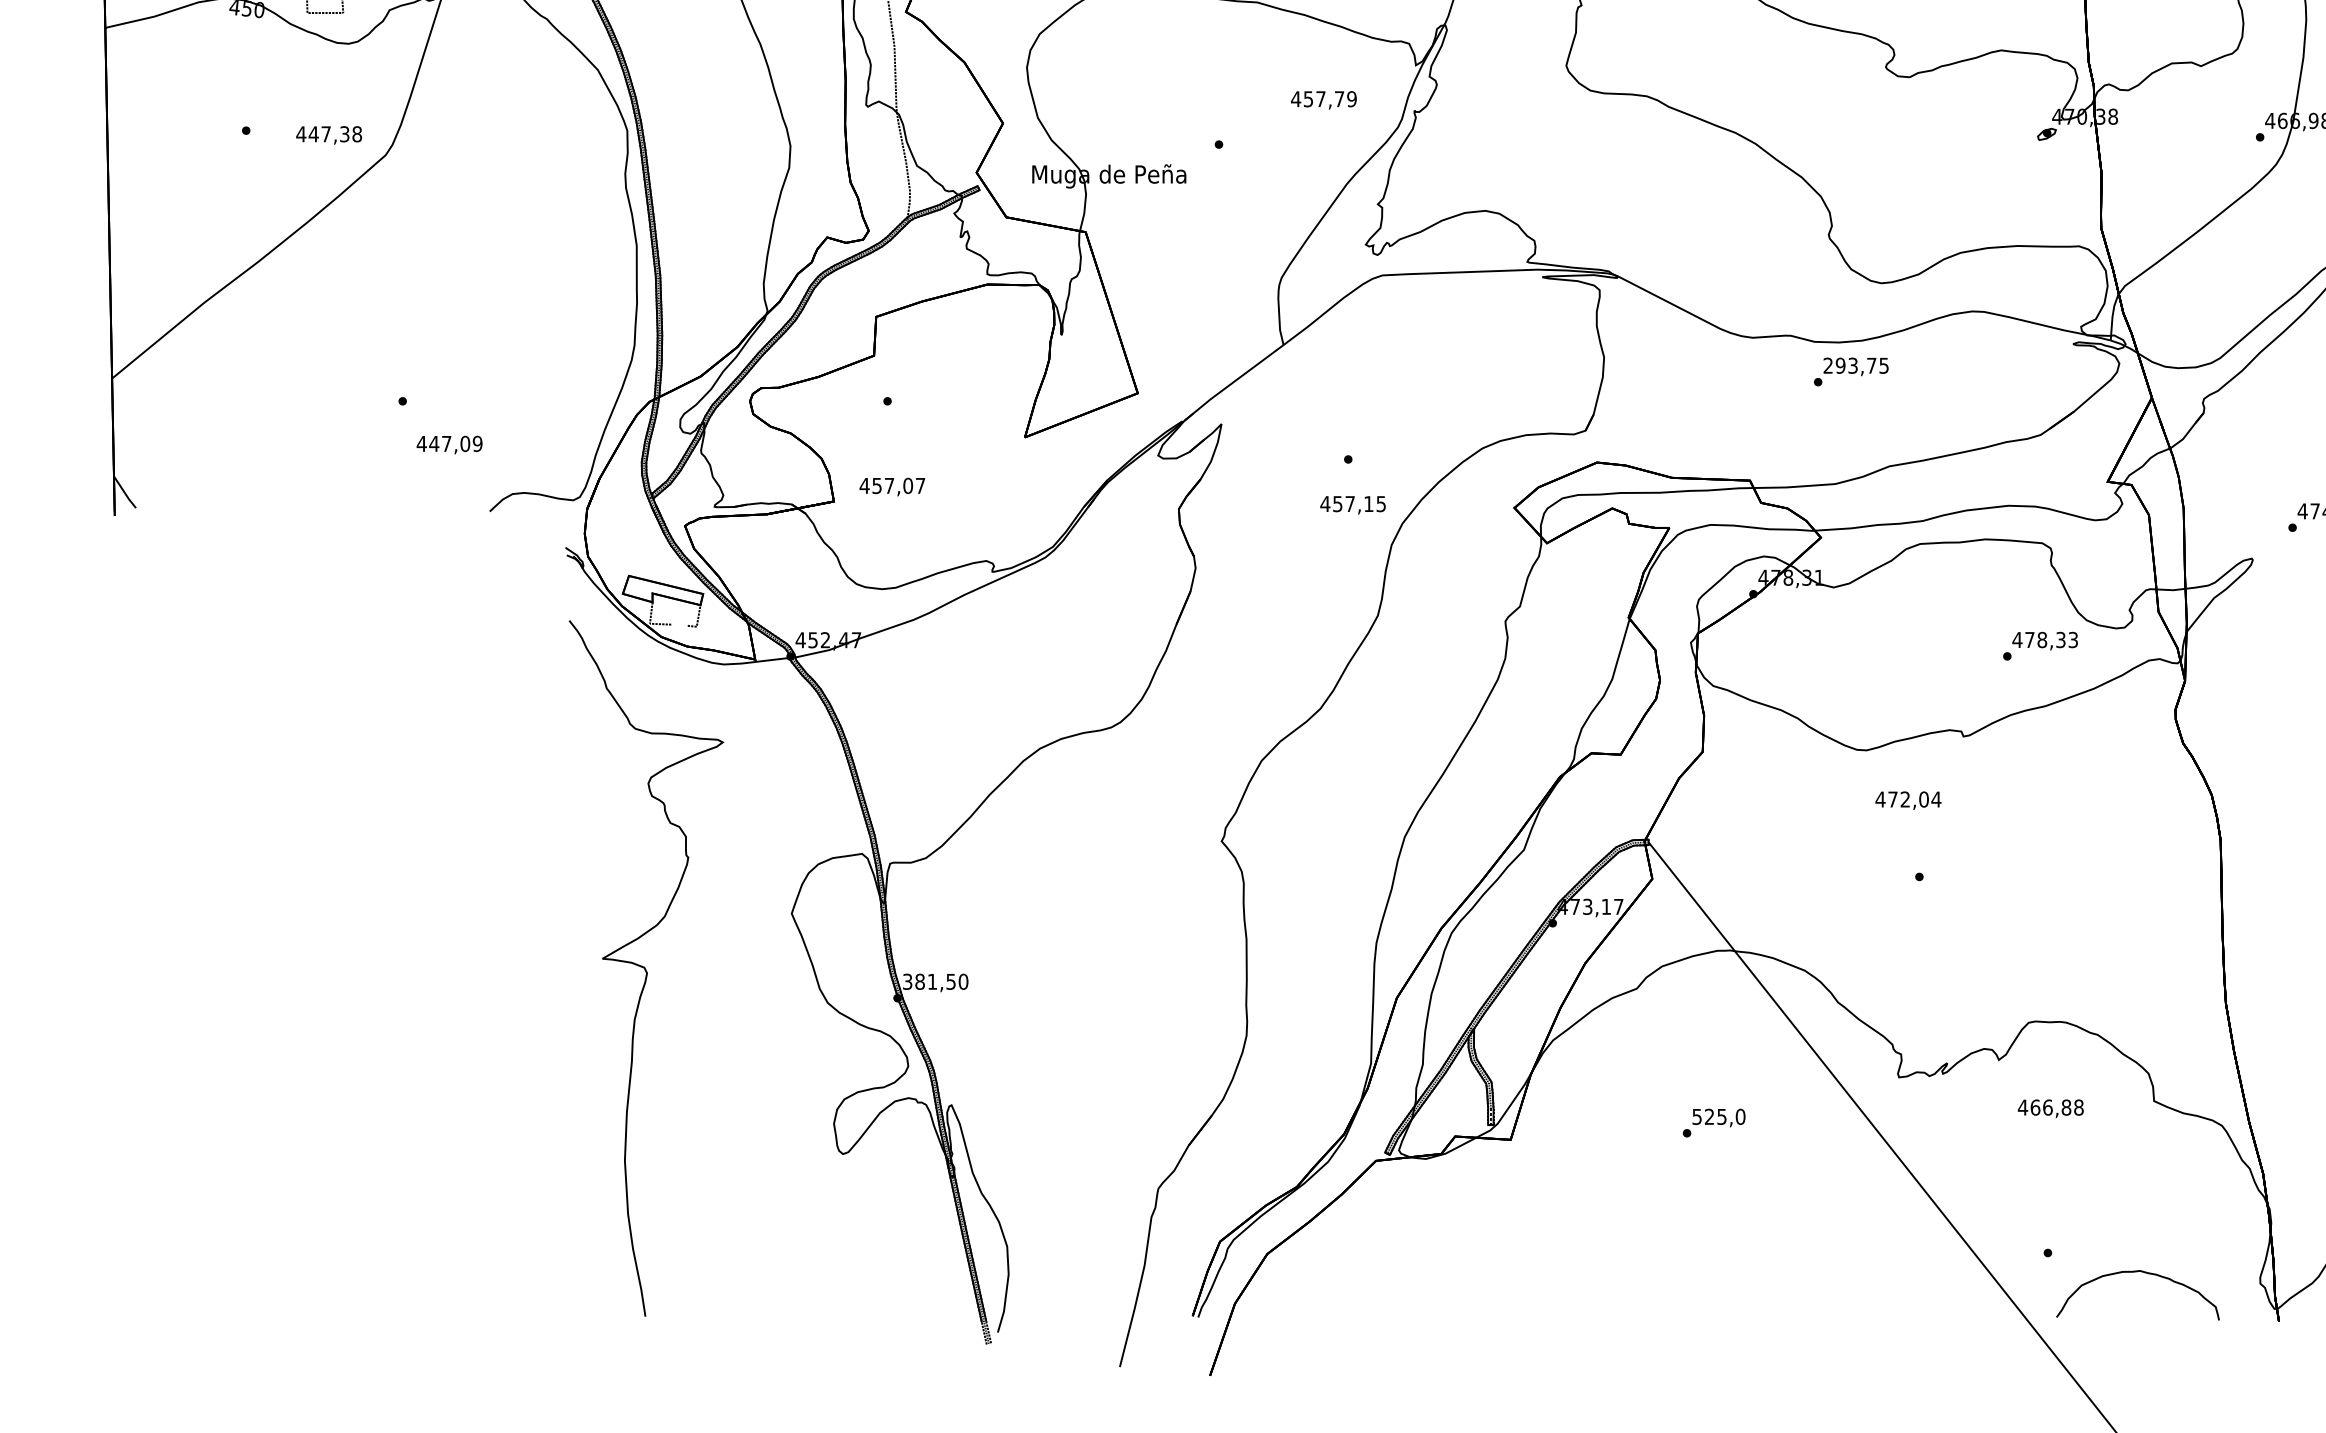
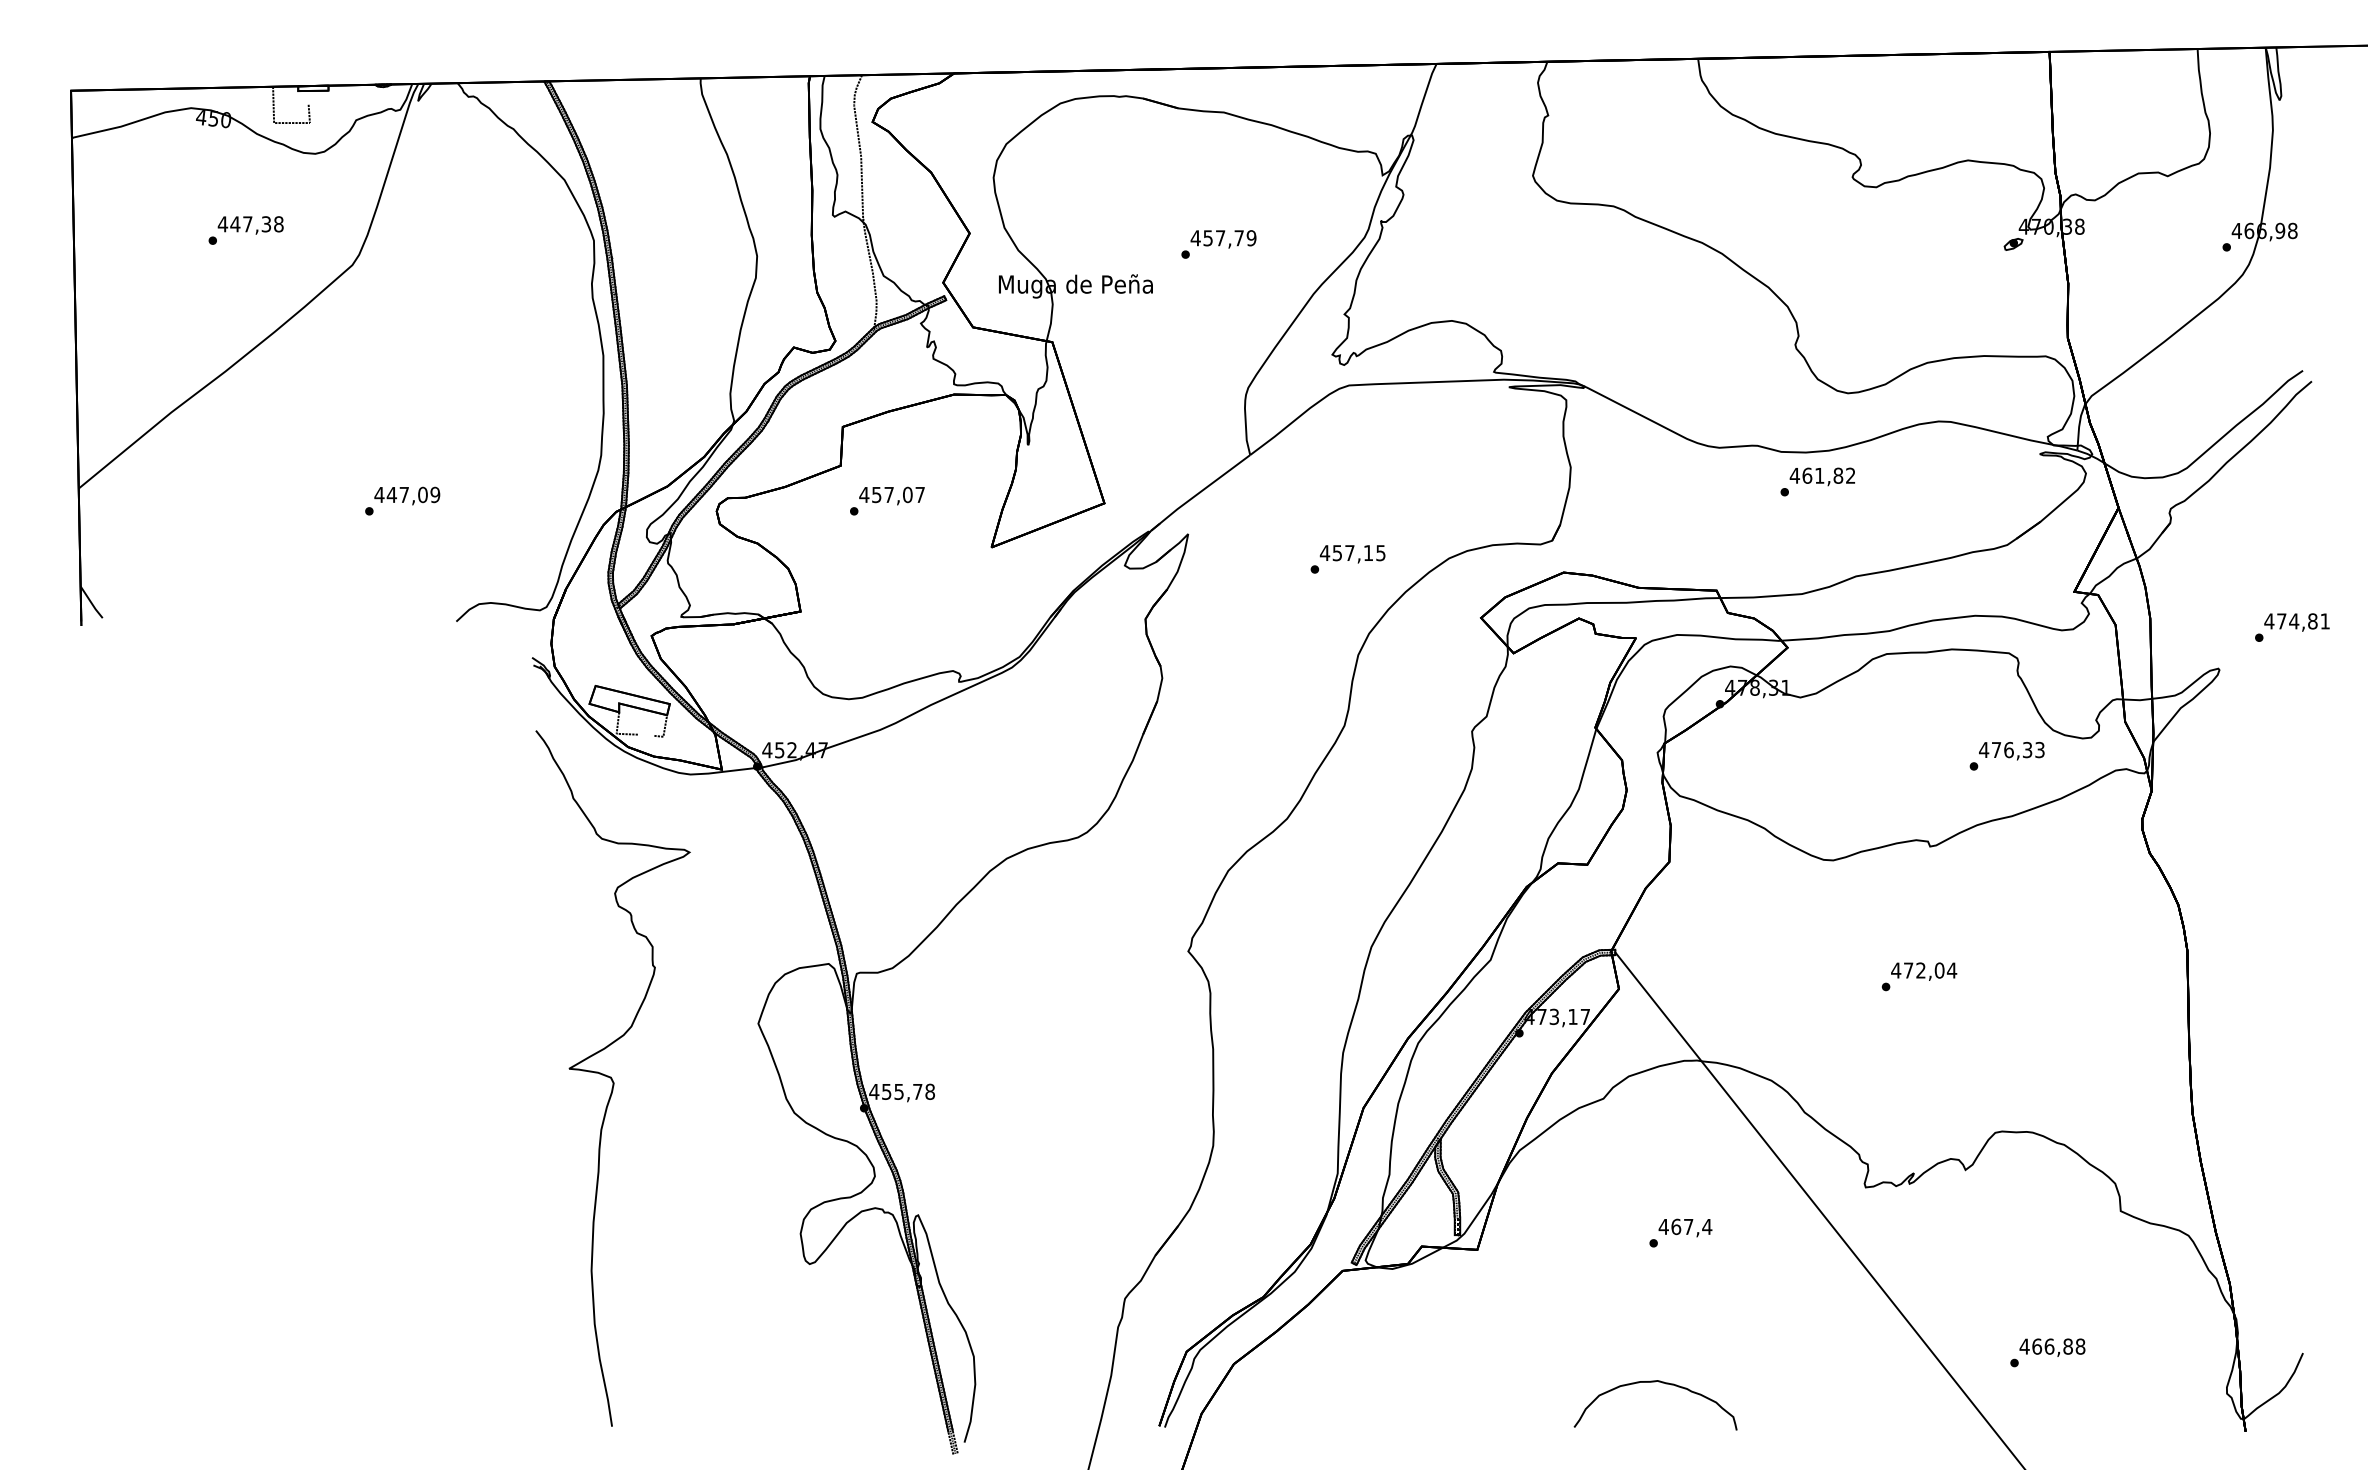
text: (1323, 100) -> (1223, 239), moved
text: (328, 135) -> (250, 225), moved
text: (1855, 365) -> (1822, 475), 293,75 -> 461,82
text: (449, 444) -> (407, 495), moved
text: (891, 486) -> (891, 495), moved
text: (1352, 505) -> (1352, 554), moved
text: (2041, 639) -> (2008, 749), 478,33 -> 476,33
text: (1908, 800) -> (1924, 971), moved
text: (935, 981) -> (902, 1091), 381,50 -> 455,78
text: (2050, 1108) -> (2052, 1347), moved
text: (1718, 1116) -> (1685, 1226), 525,0 -> 467,4
curve: (2137, 1272) -> (1655, 1382), moved

